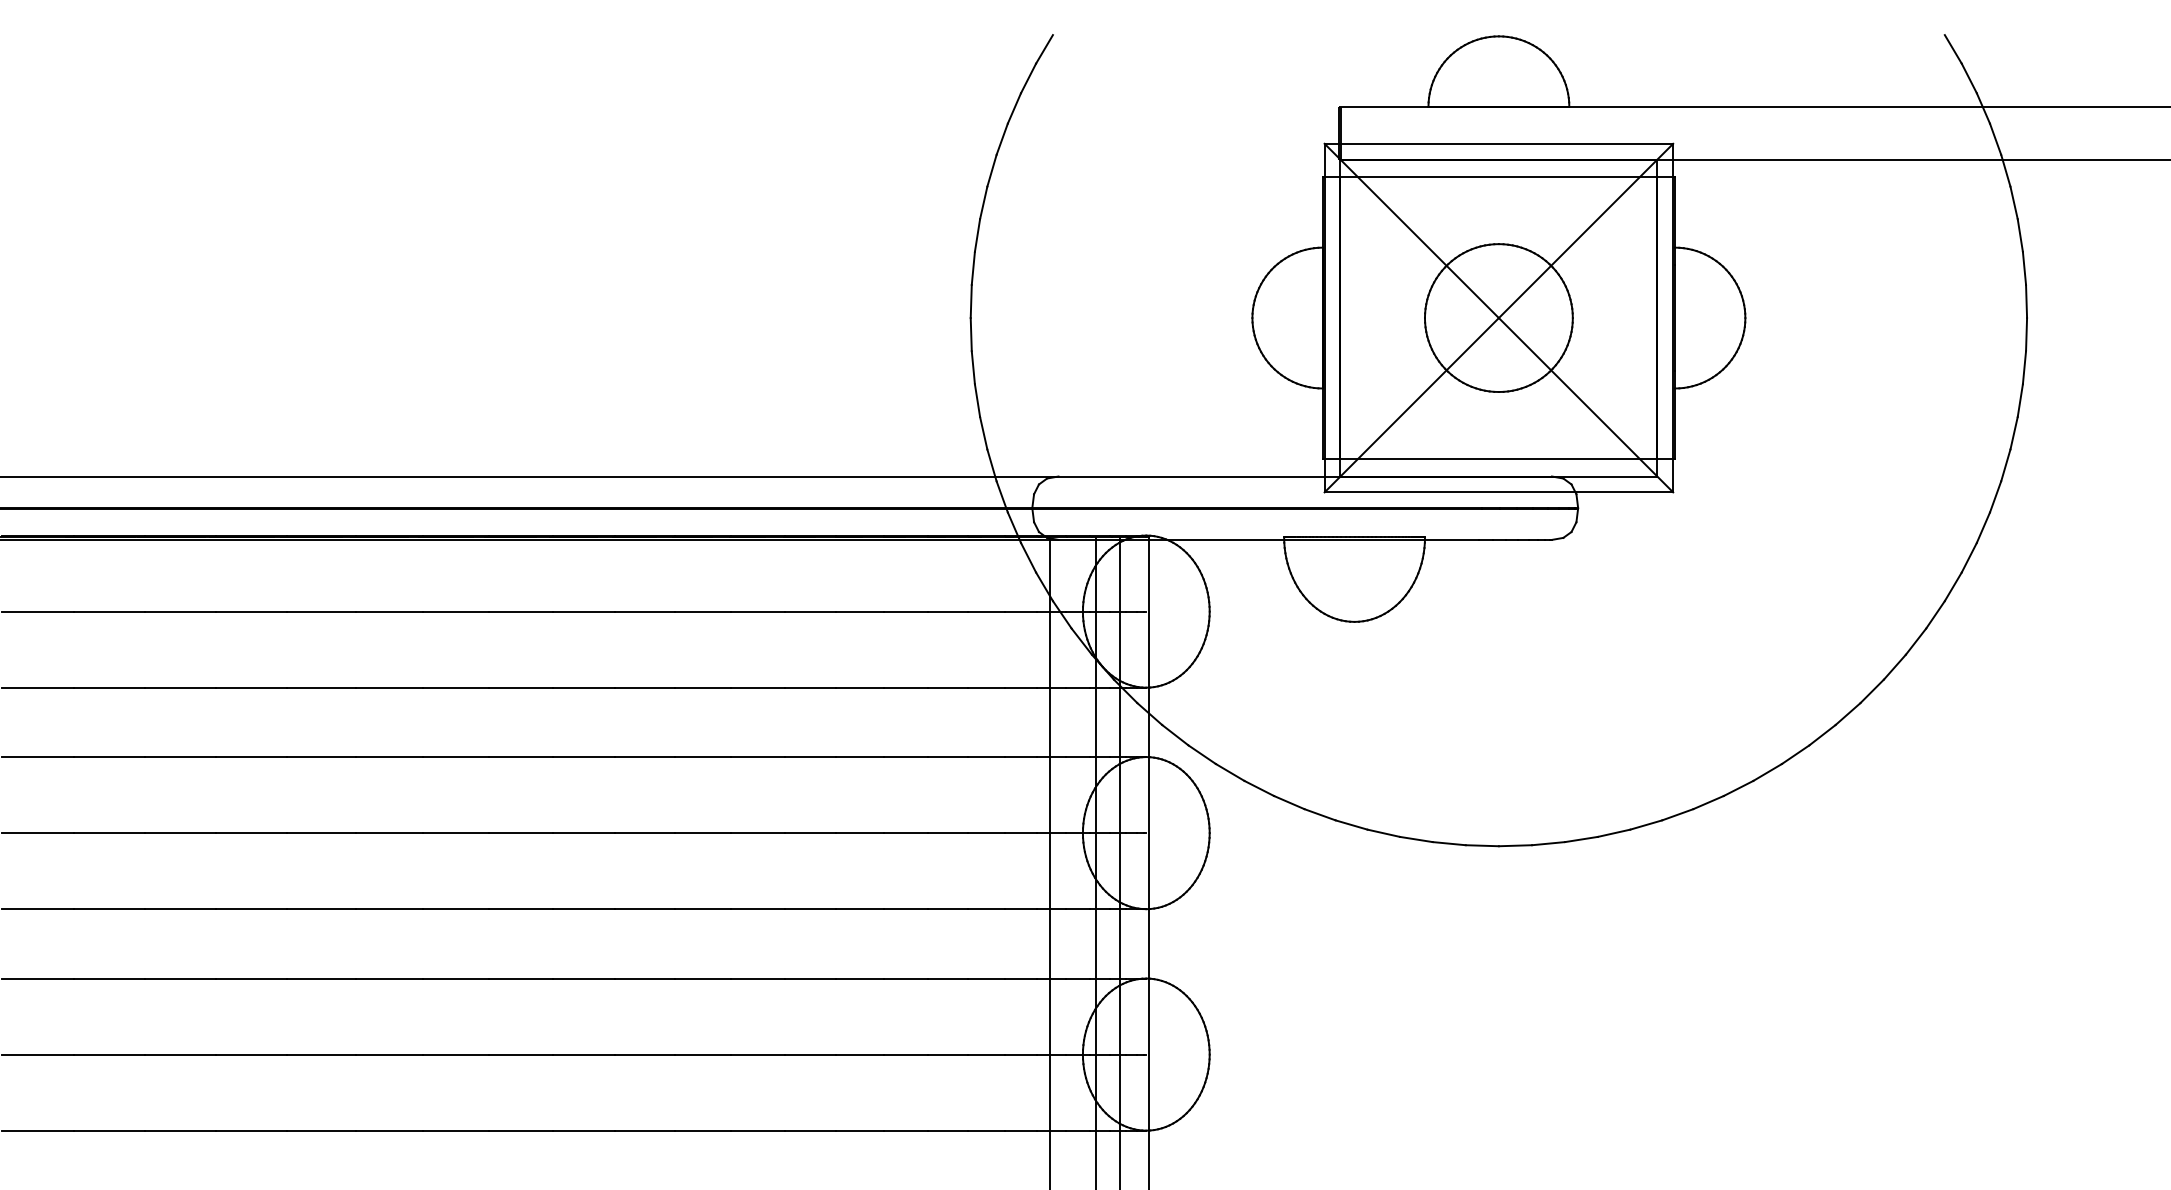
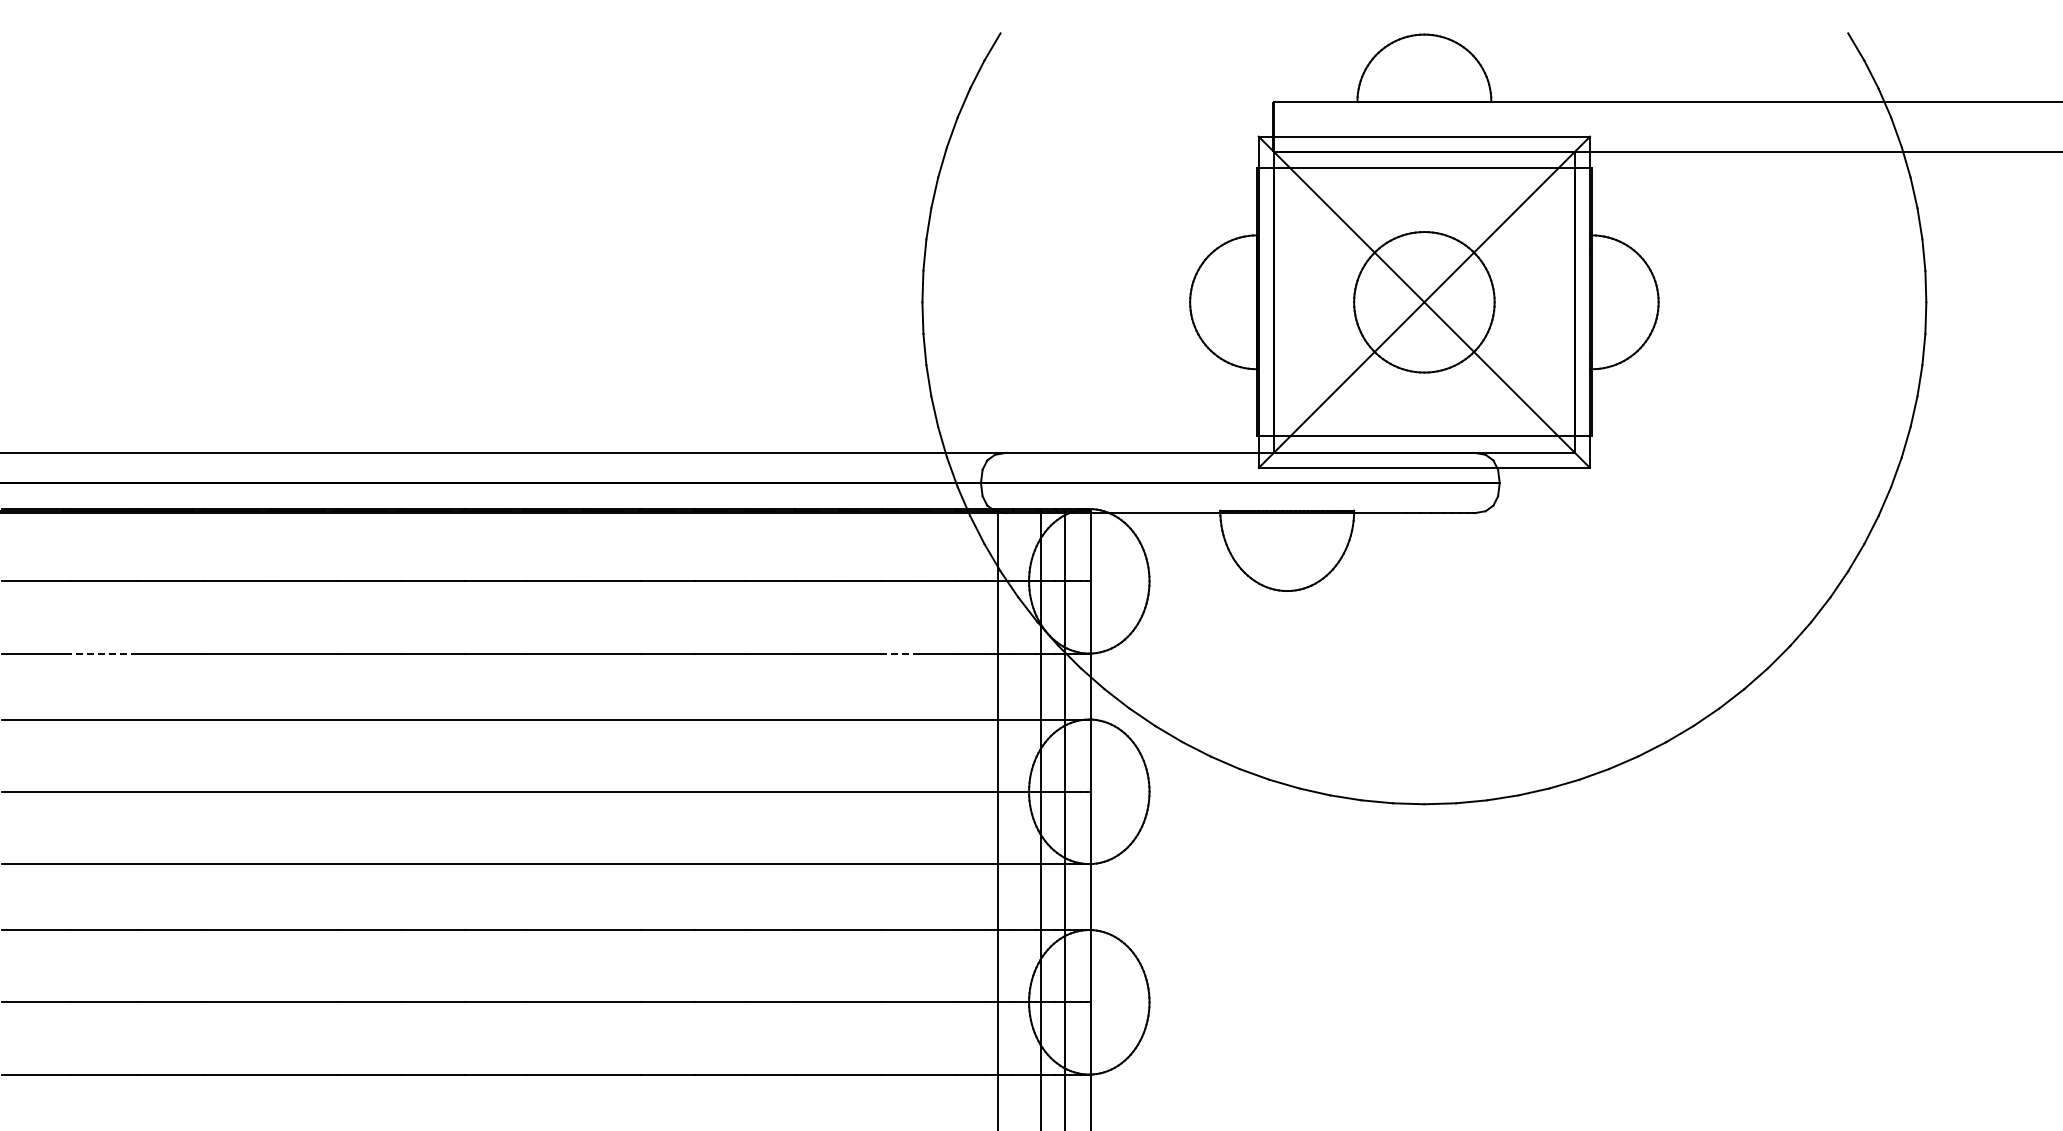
line: (109, 687) -> (103, 653), solid -> dashed
line: (947, 687) -> (900, 653), solid -> dashed

